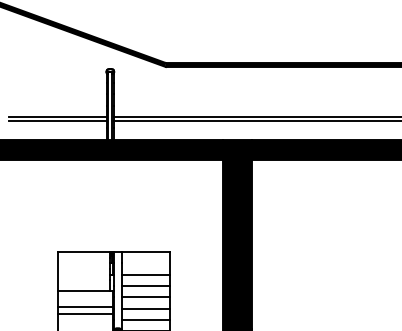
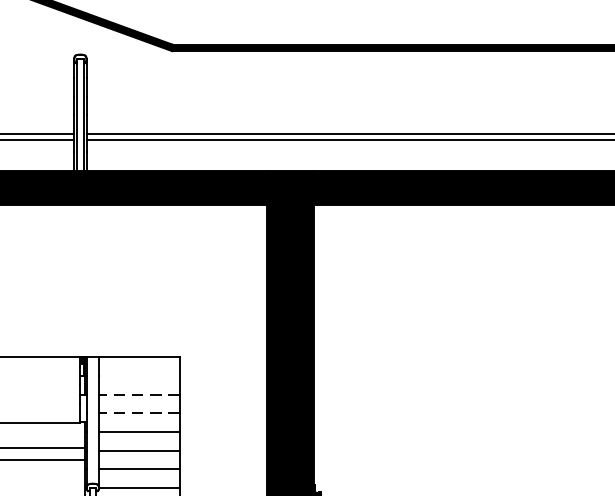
line: (145, 274) -> (138, 394), solid -> dashed
line: (145, 285) -> (138, 412), solid -> dashed

